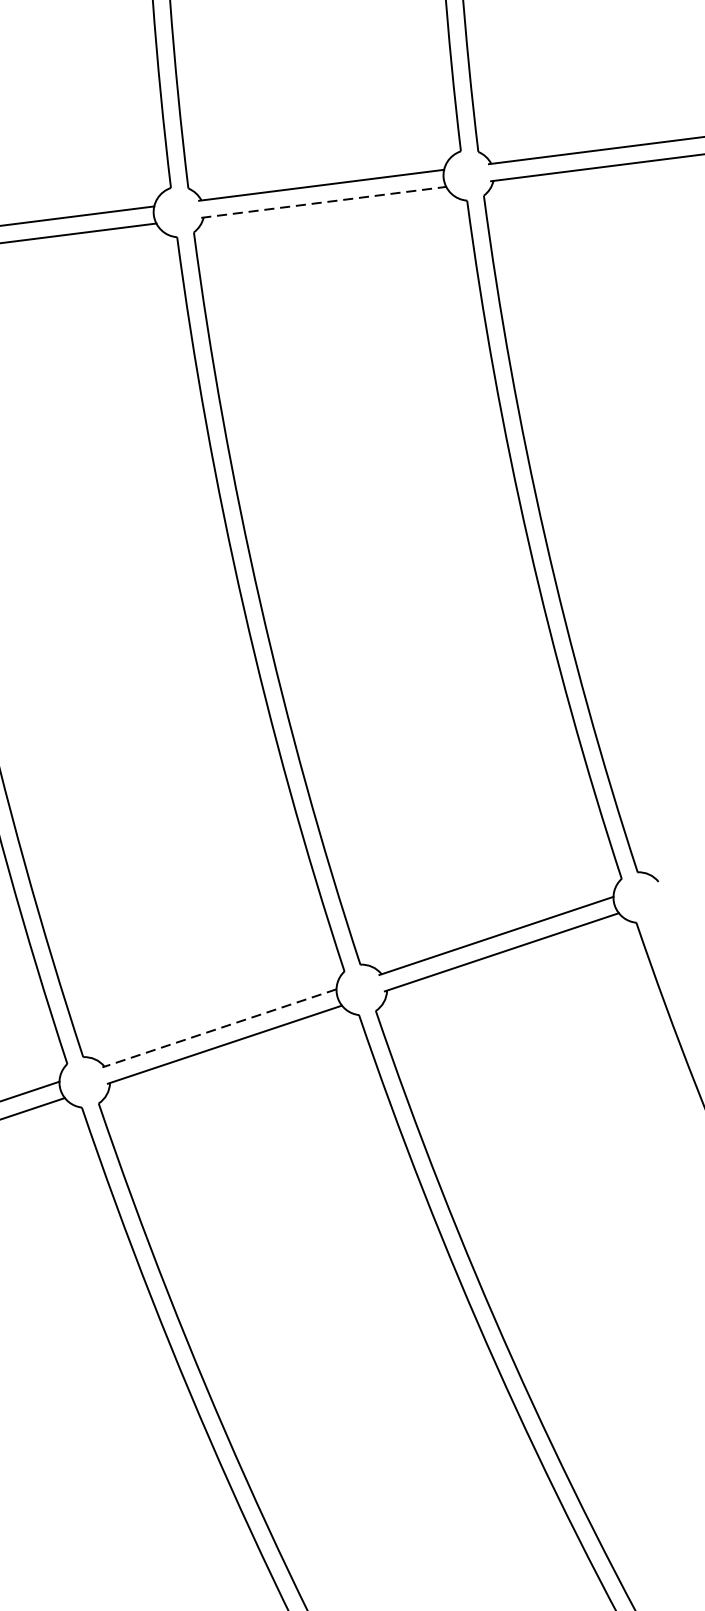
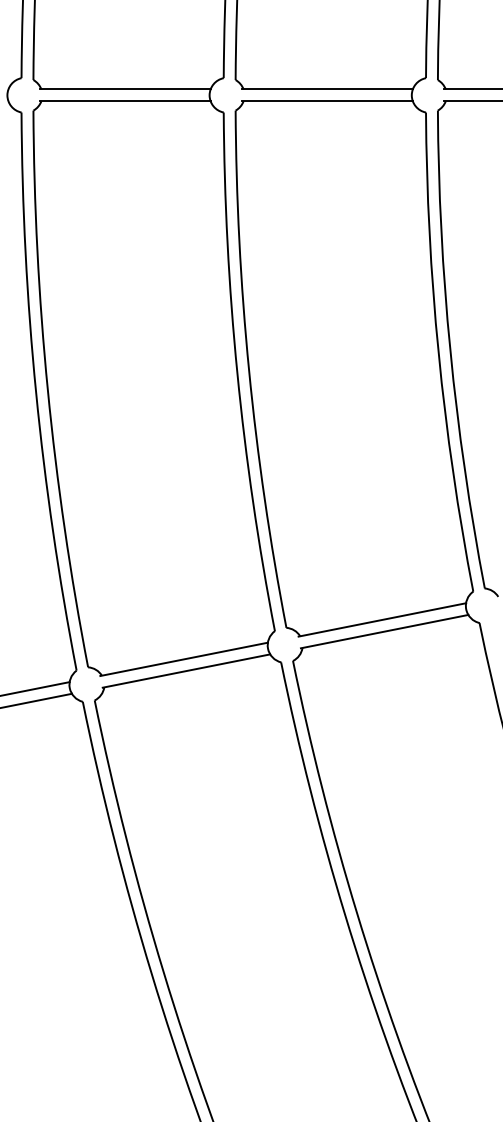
line: (323, 202) -> (327, 101), dashed -> solid
line: (218, 1028) -> (183, 659), dashed -> solid

